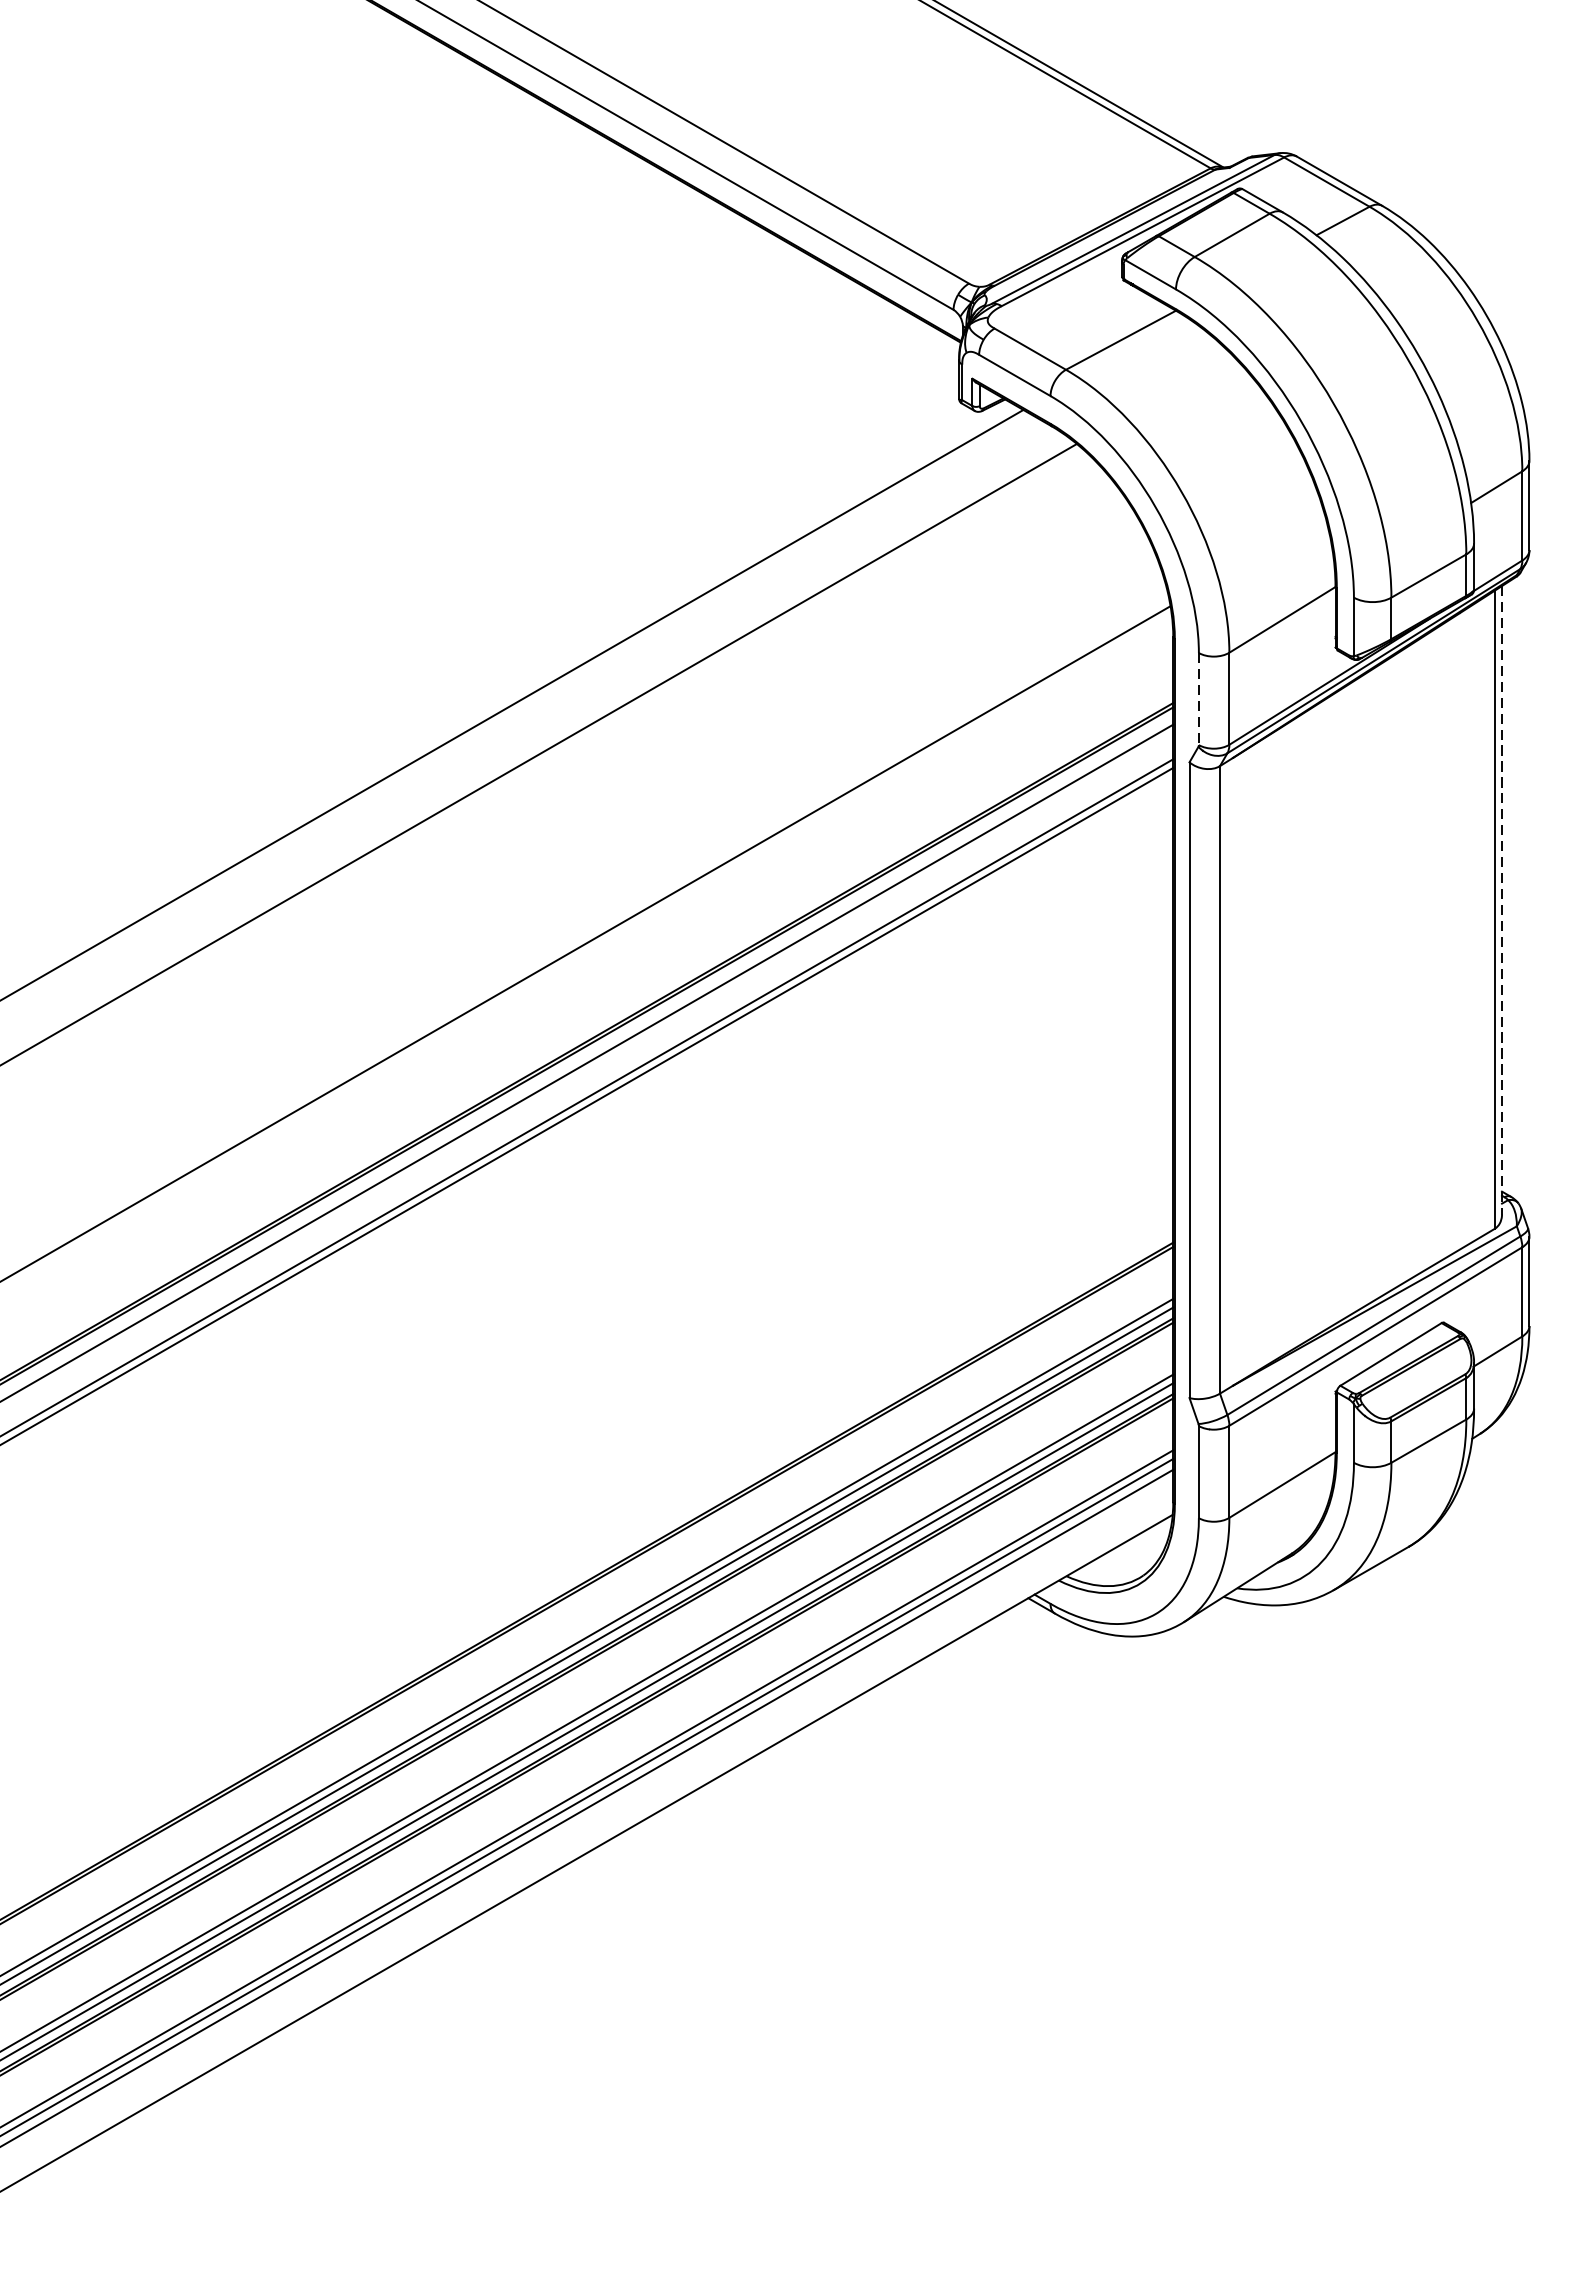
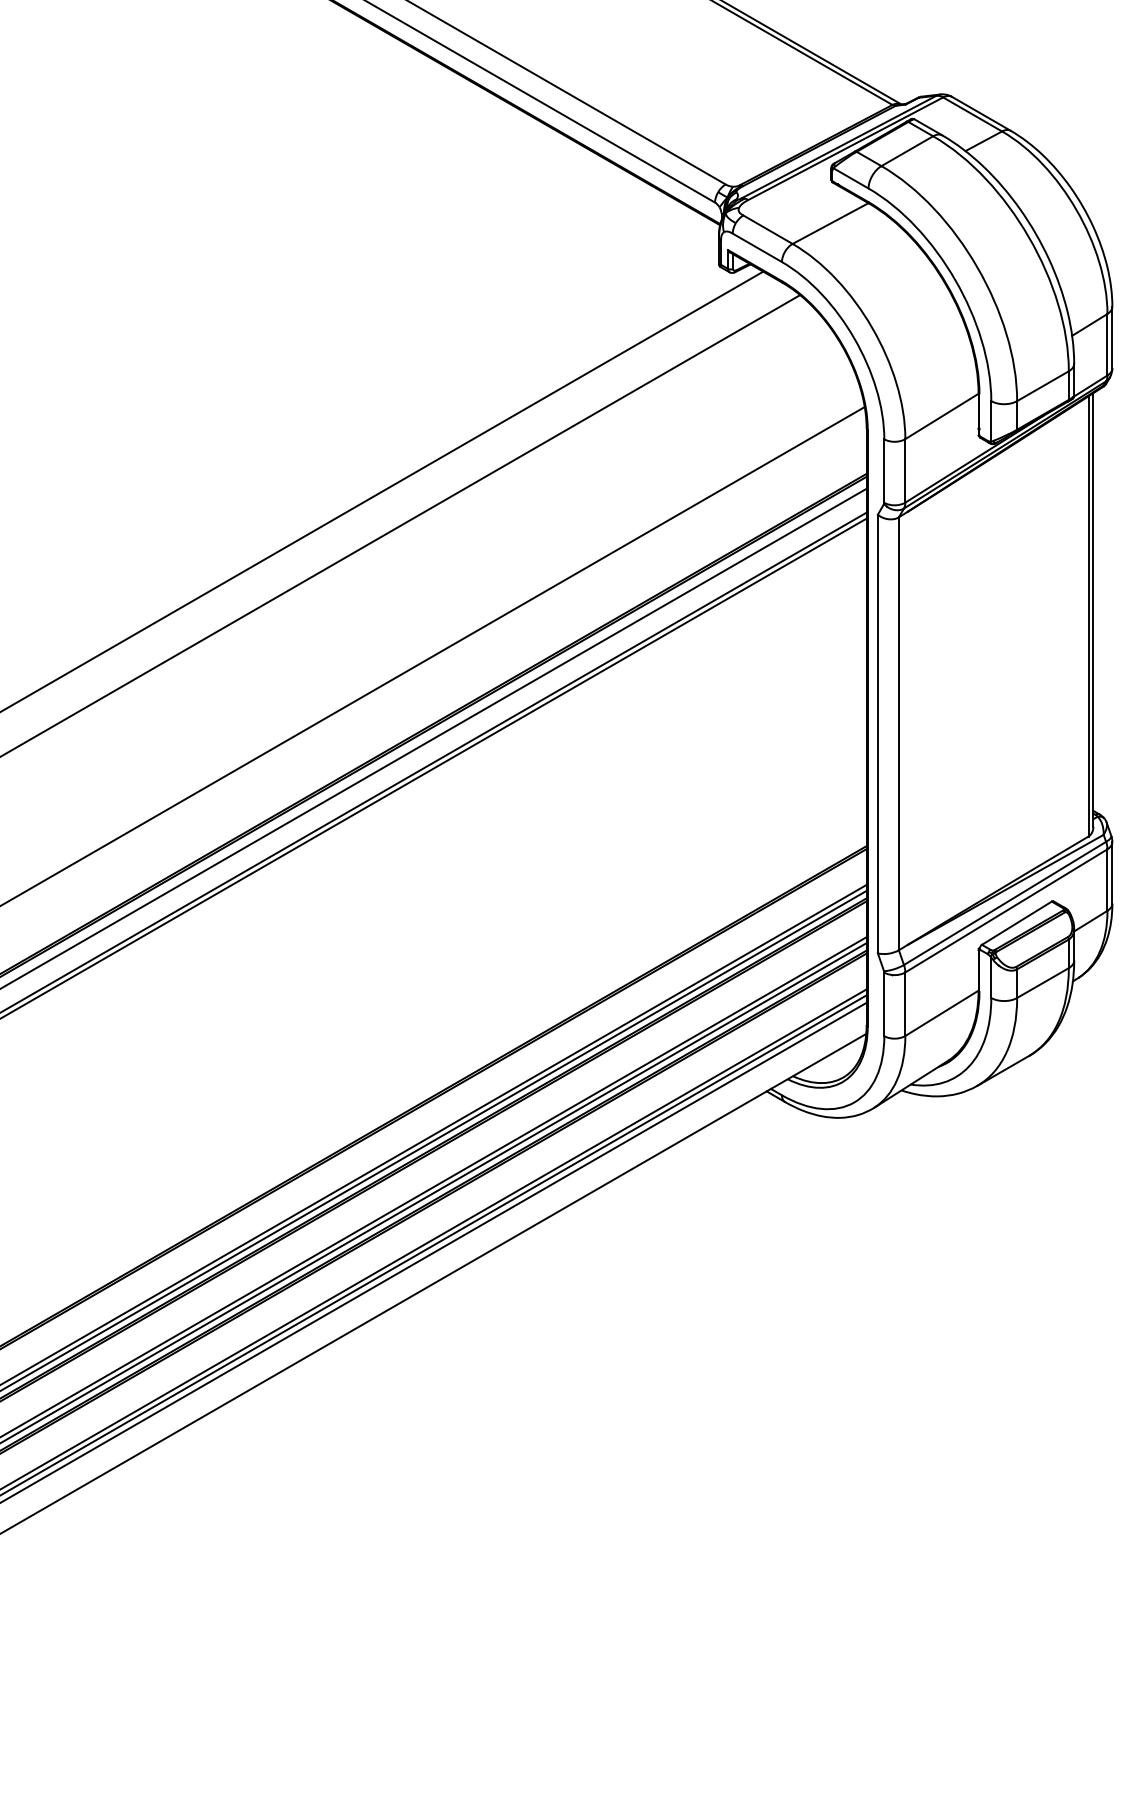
line: (1199, 699) -> (884, 471), dashed -> solid
line: (1502, 899) -> (1093, 609), dashed -> solid

